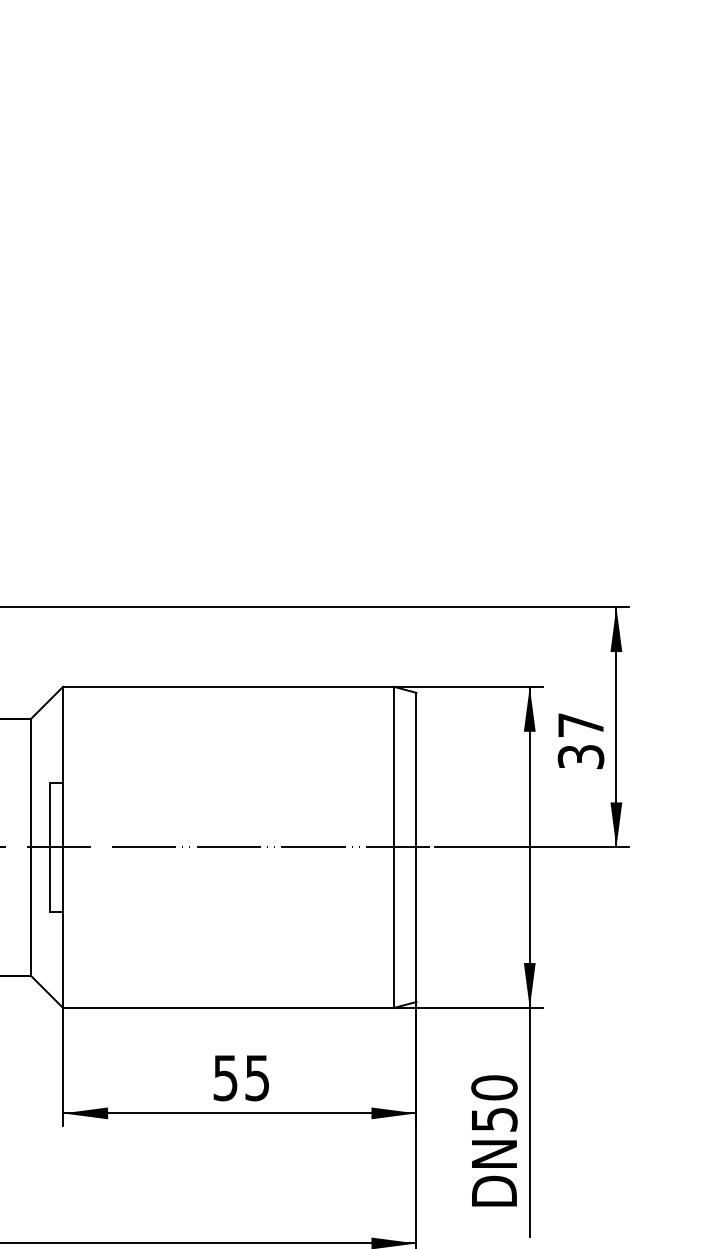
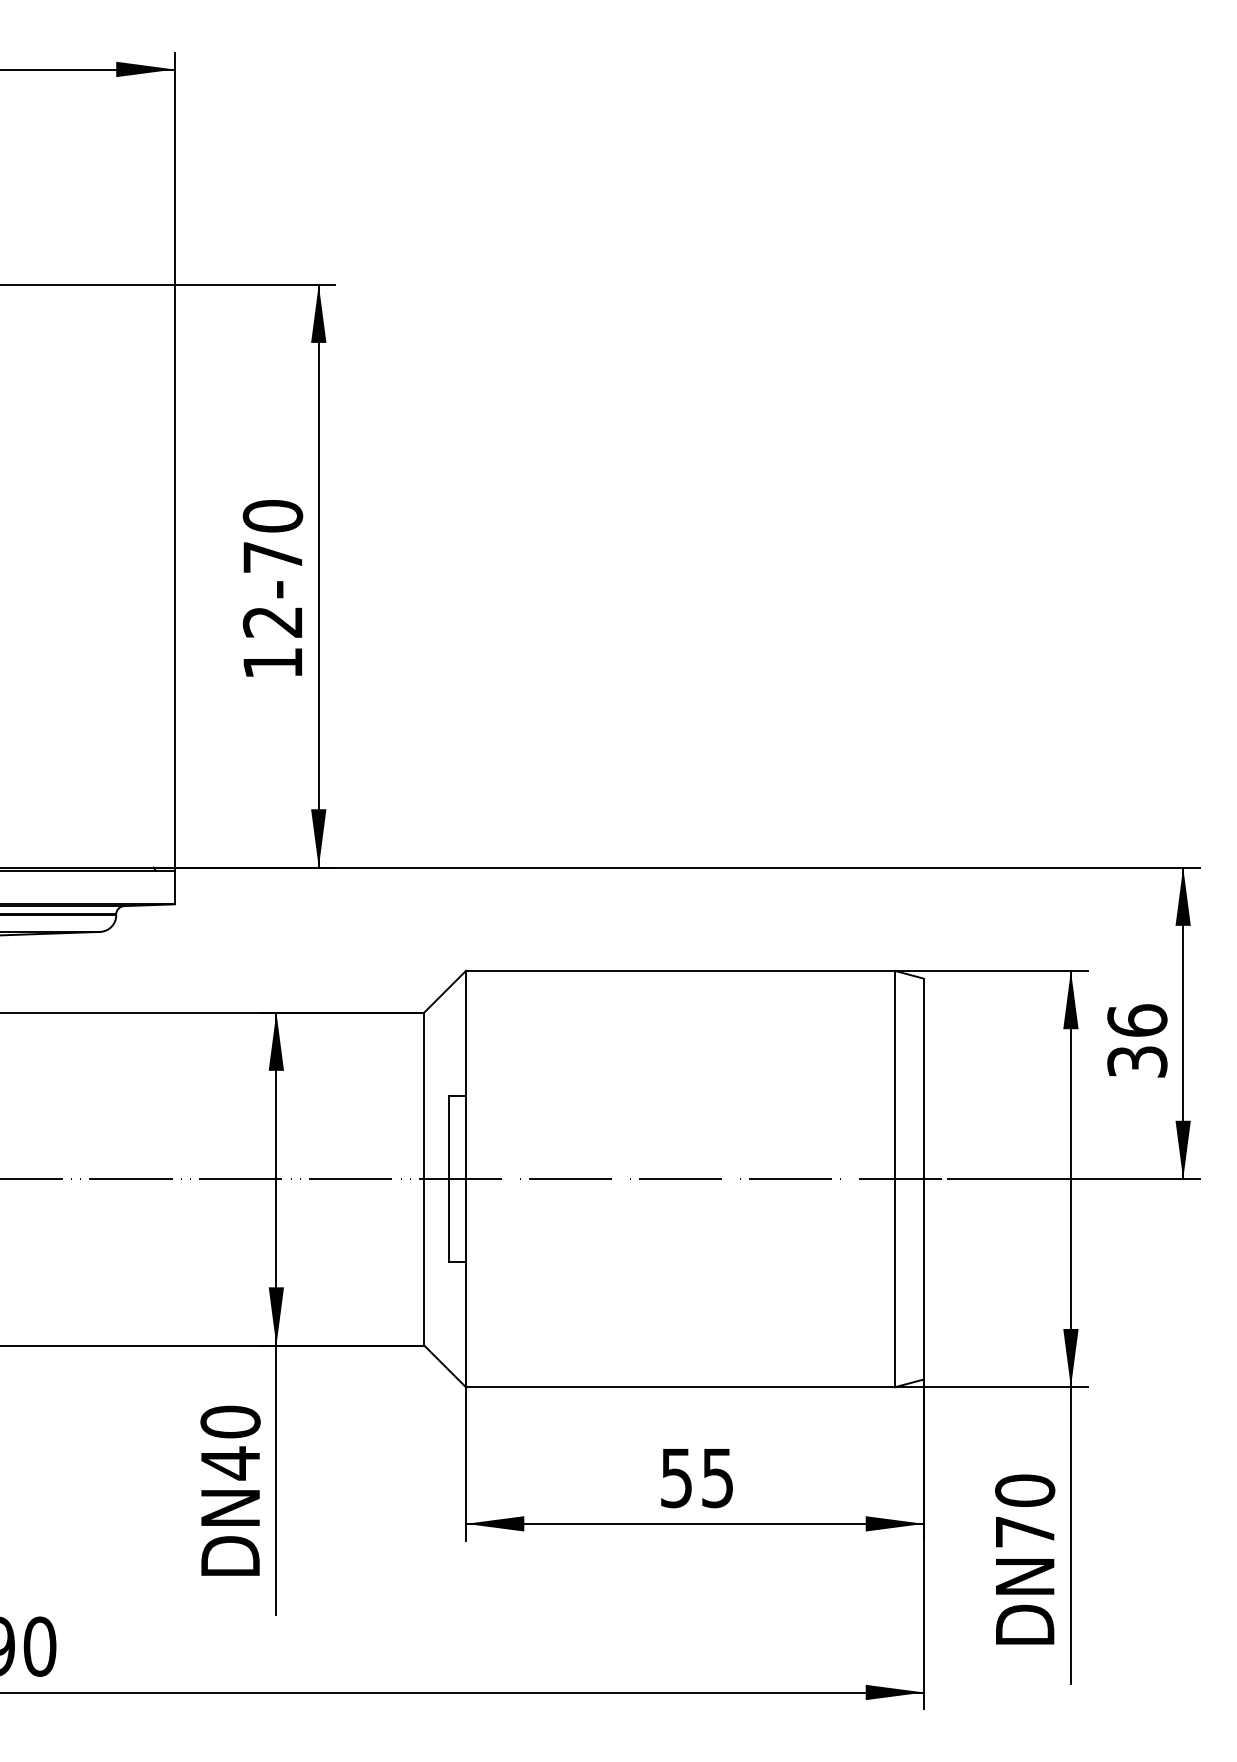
text: (581, 725) -> (1137, 1020), 37 -> 36
text: (494, 1120) -> (1025, 1532), 50 -> 70

